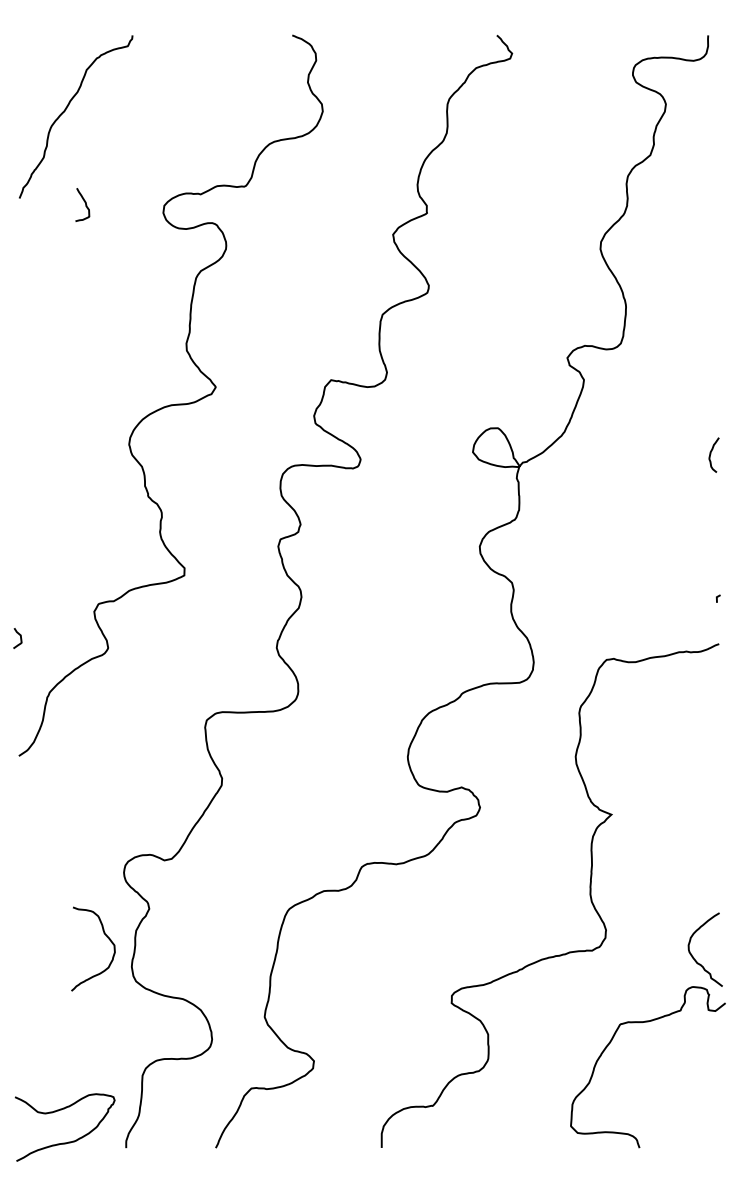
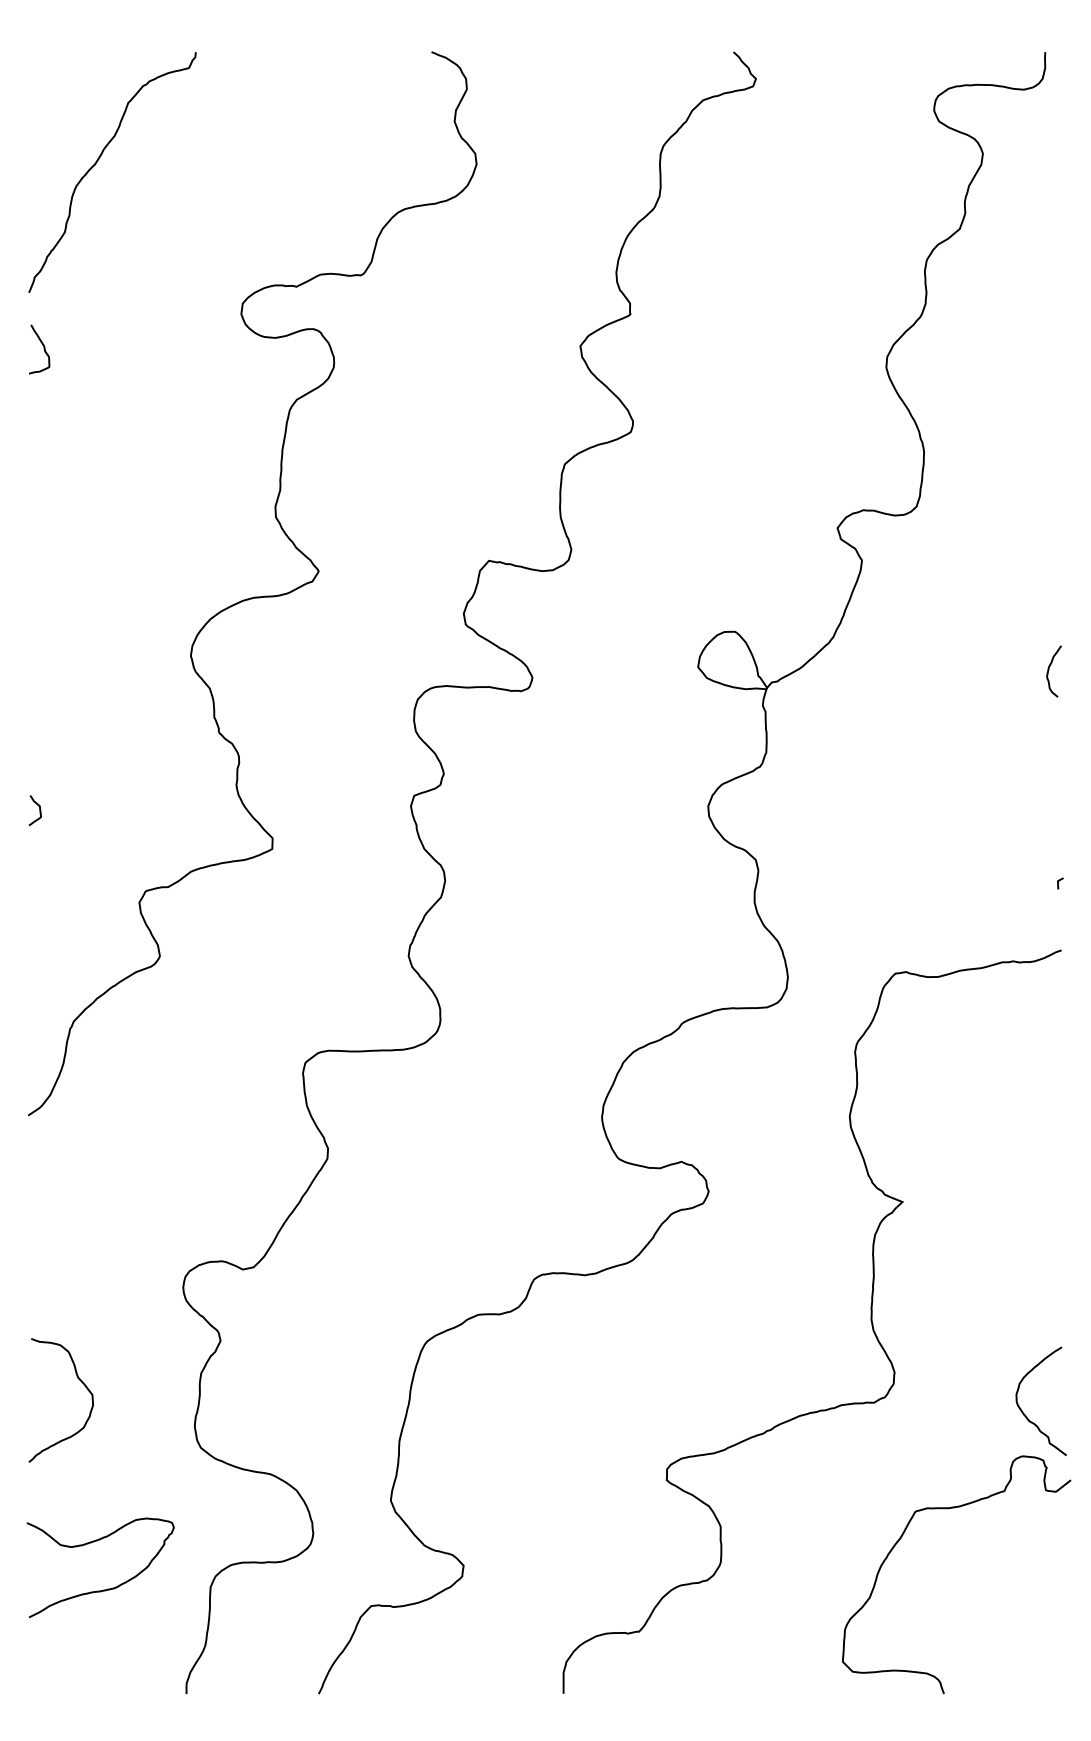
curve: (84, 202) -> (42, 345), moved
curve: (20, 638) -> (39, 810), moved
curve: (107, 938) -> (82, 1384), moved
curve: (68, 1141) -> (105, 1588), moved

